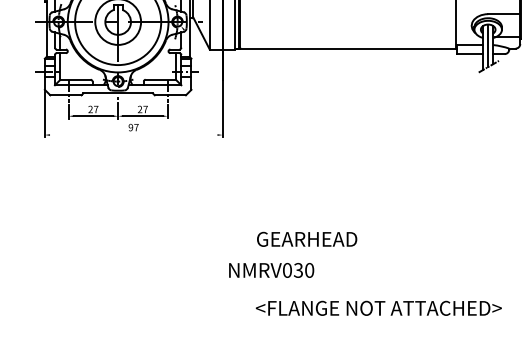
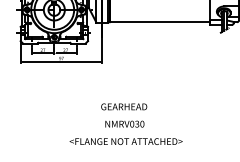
line: (133, 134) -> (61, 61), added
text: (307, 238) -> (124, 106), moved
text: (377, 308) -> (125, 141), moved

